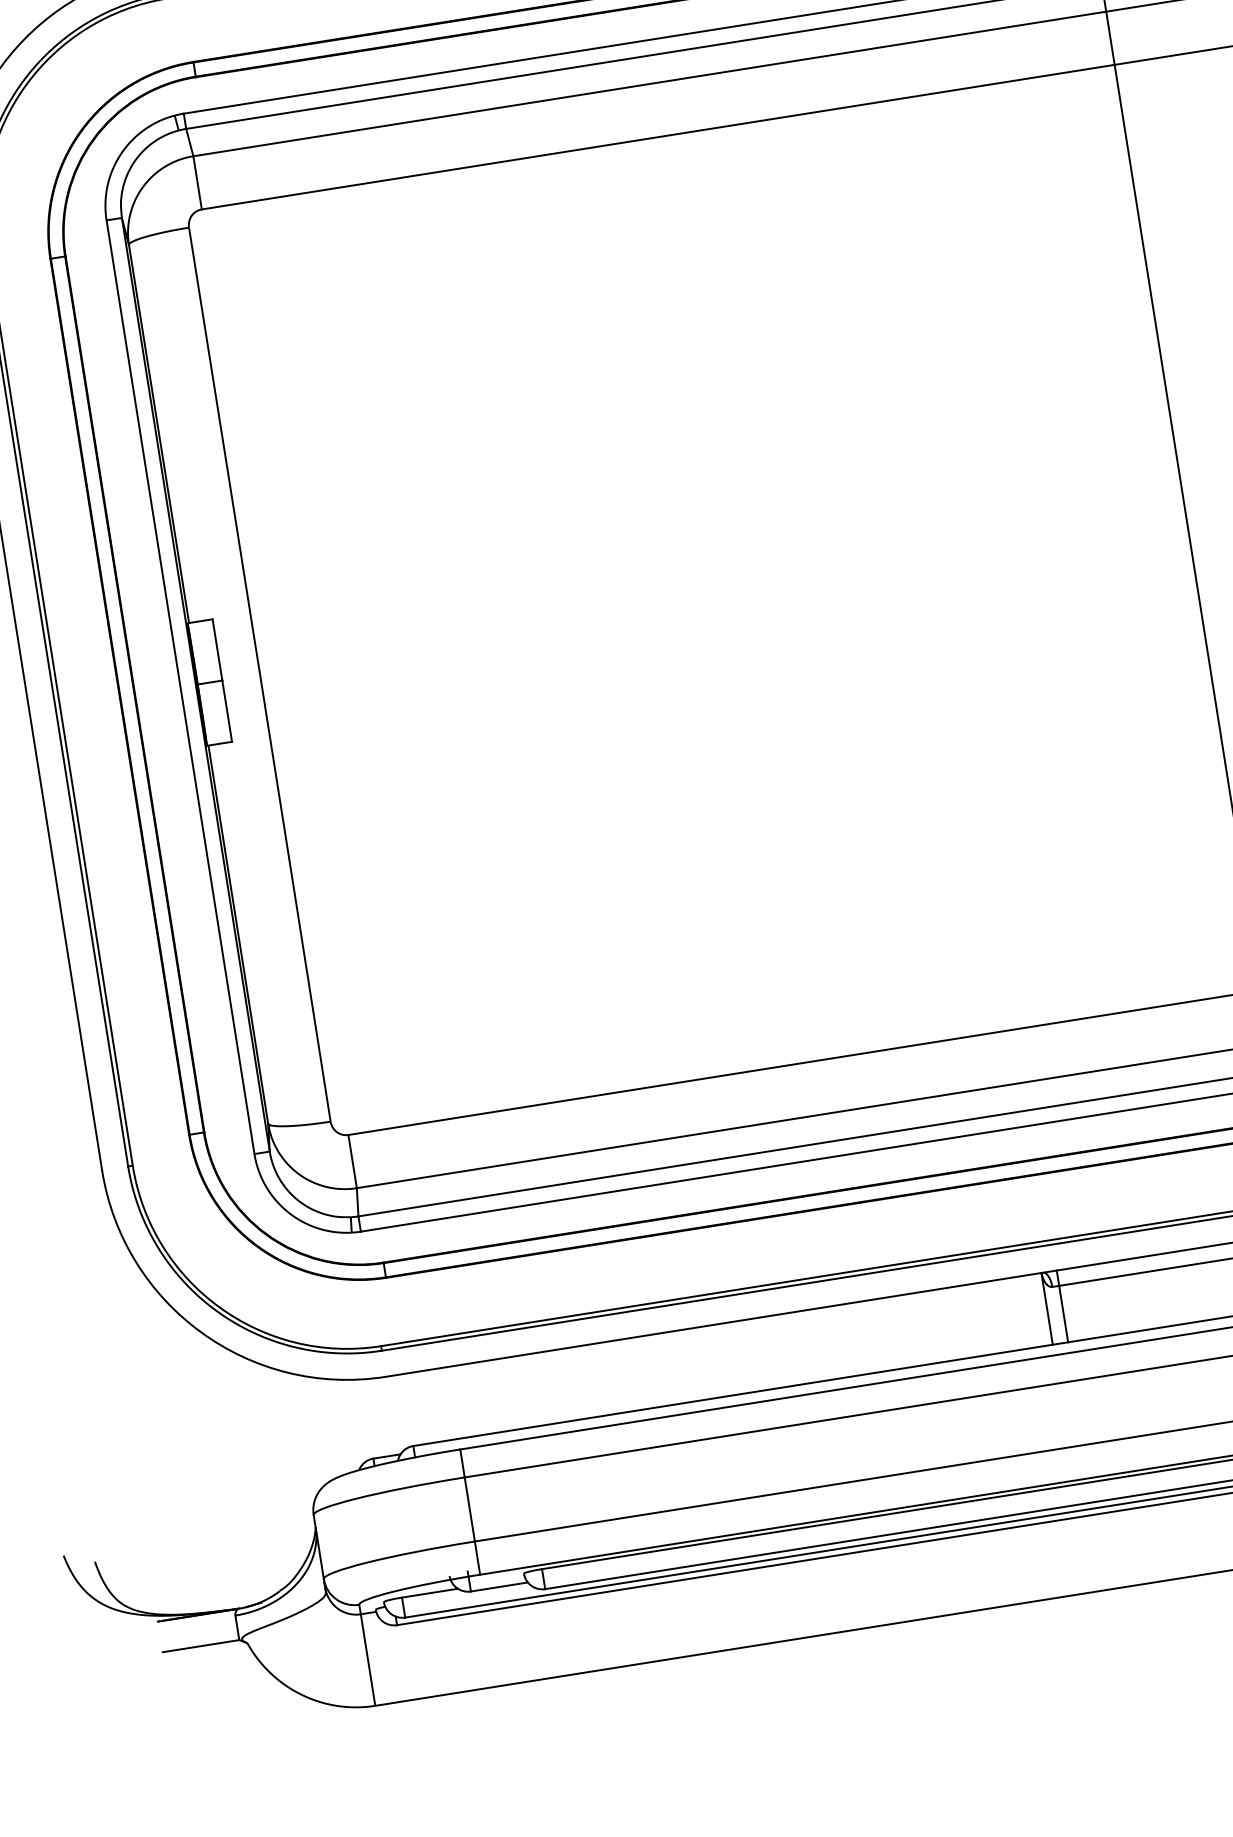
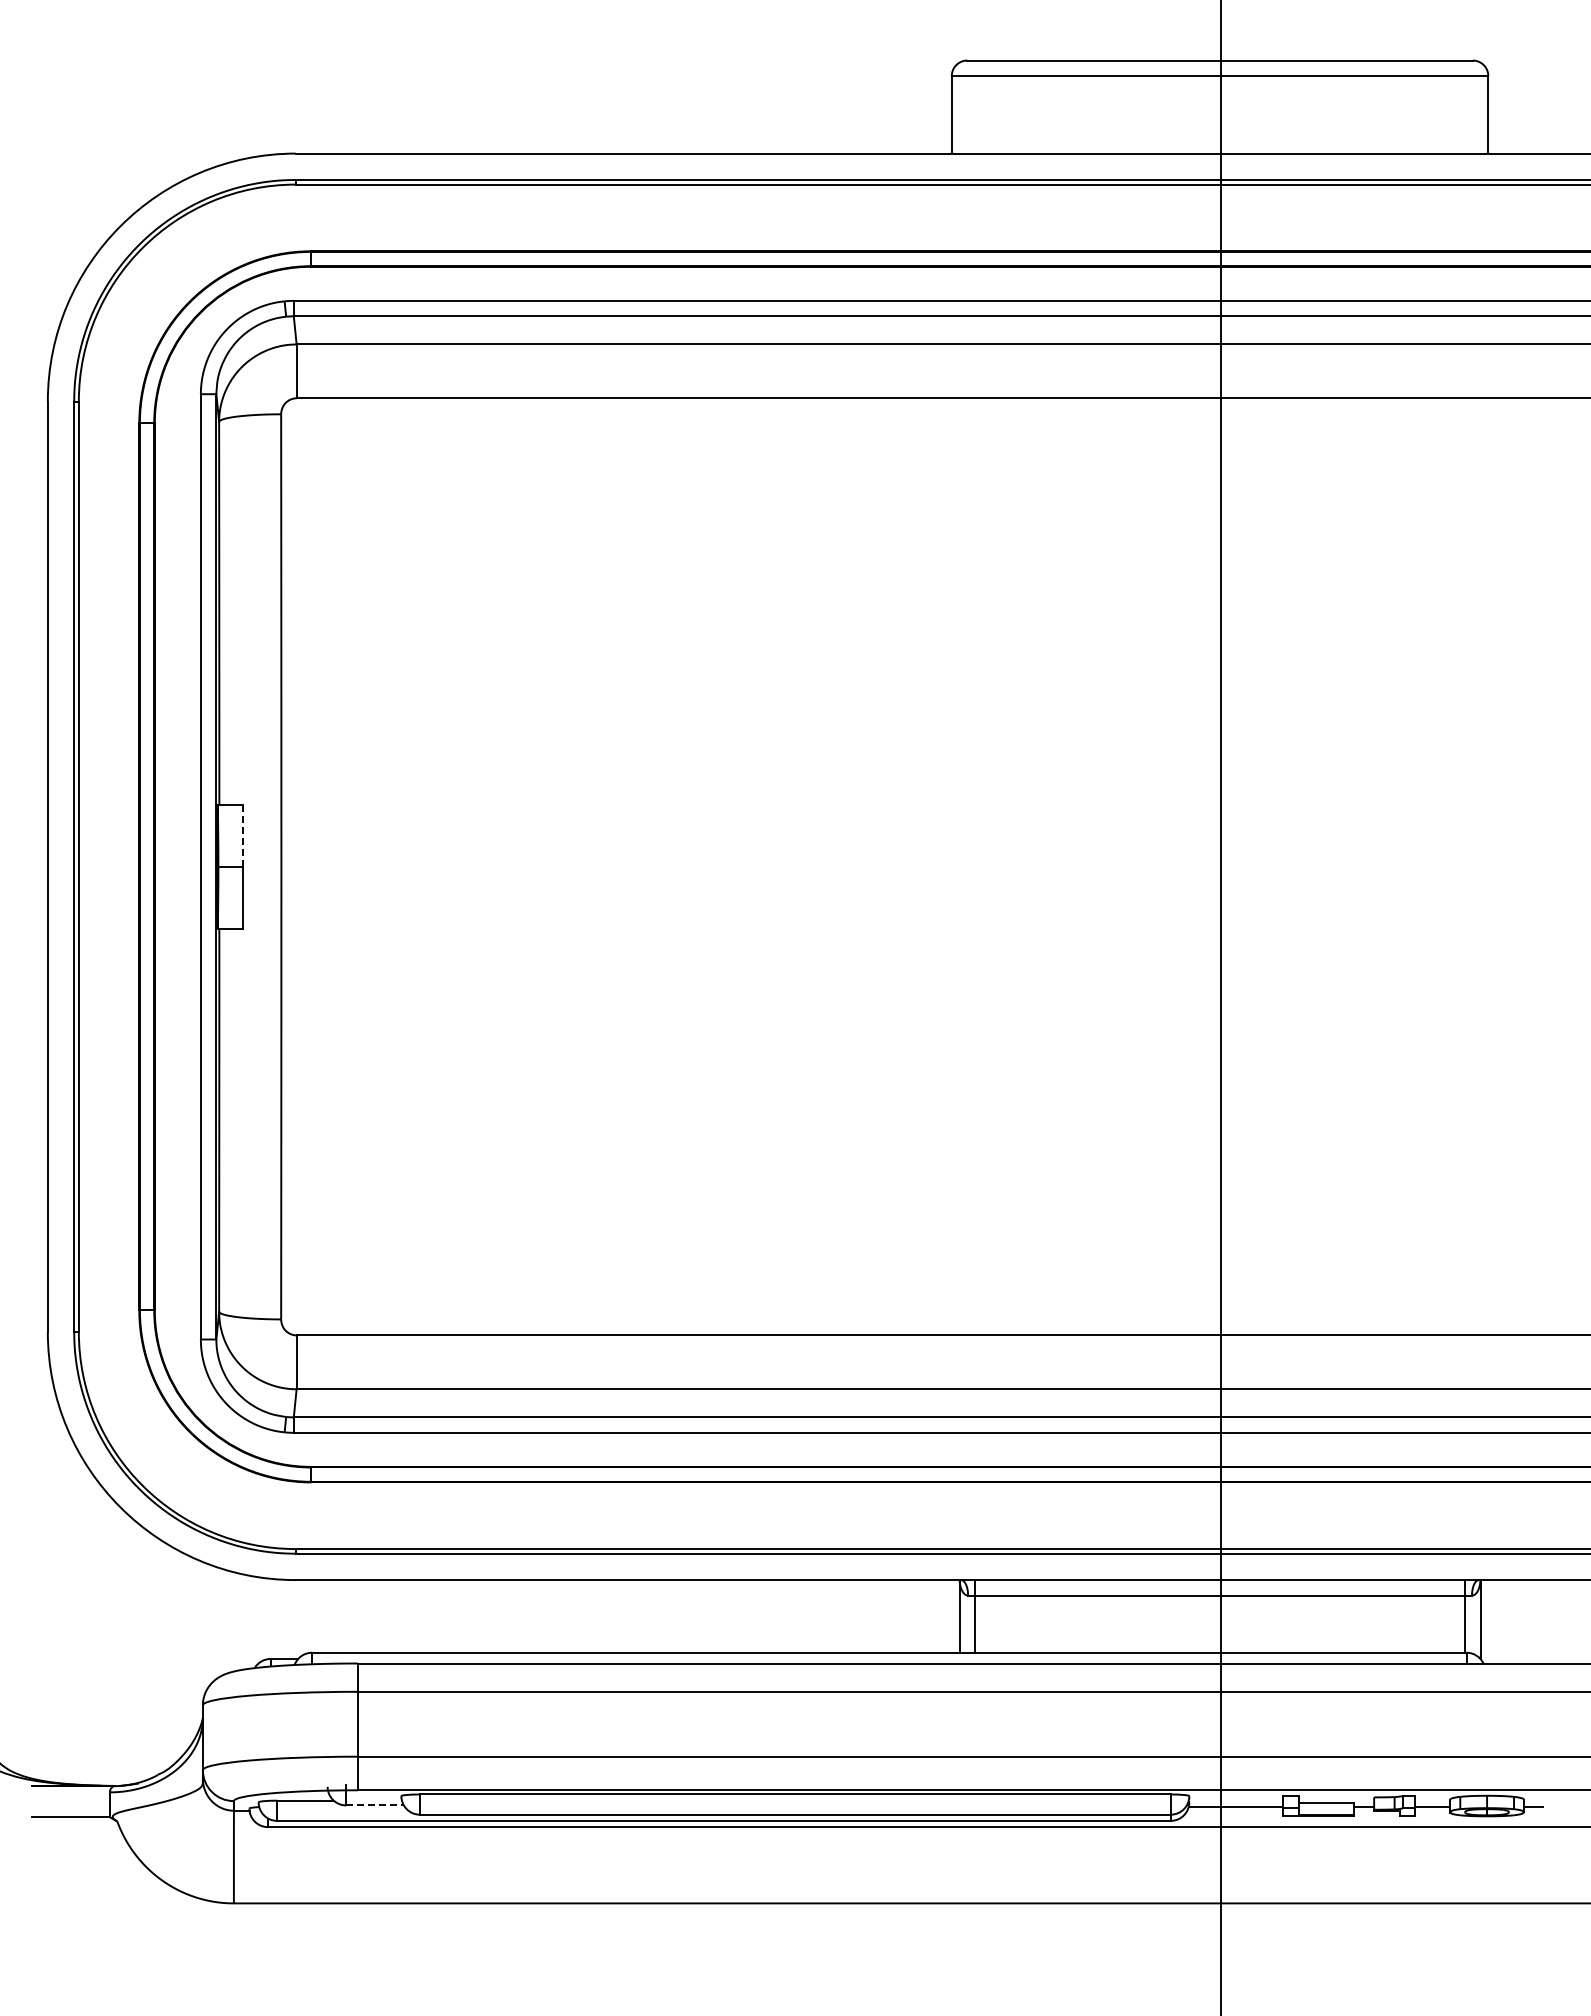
line: (217, 649) -> (243, 835), solid -> dashed
line: (499, 1586) -> (375, 1805), solid -> dashed

